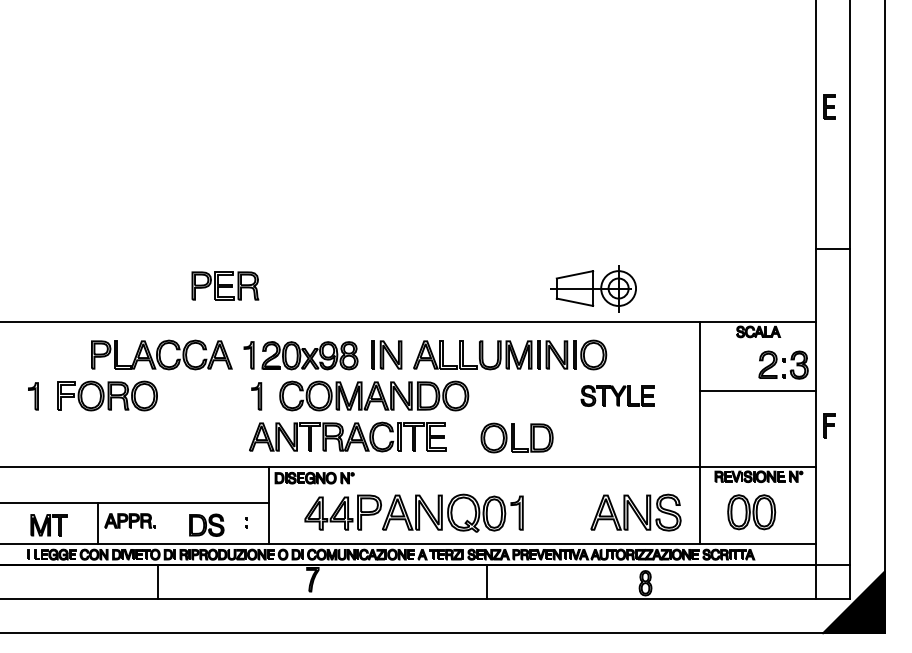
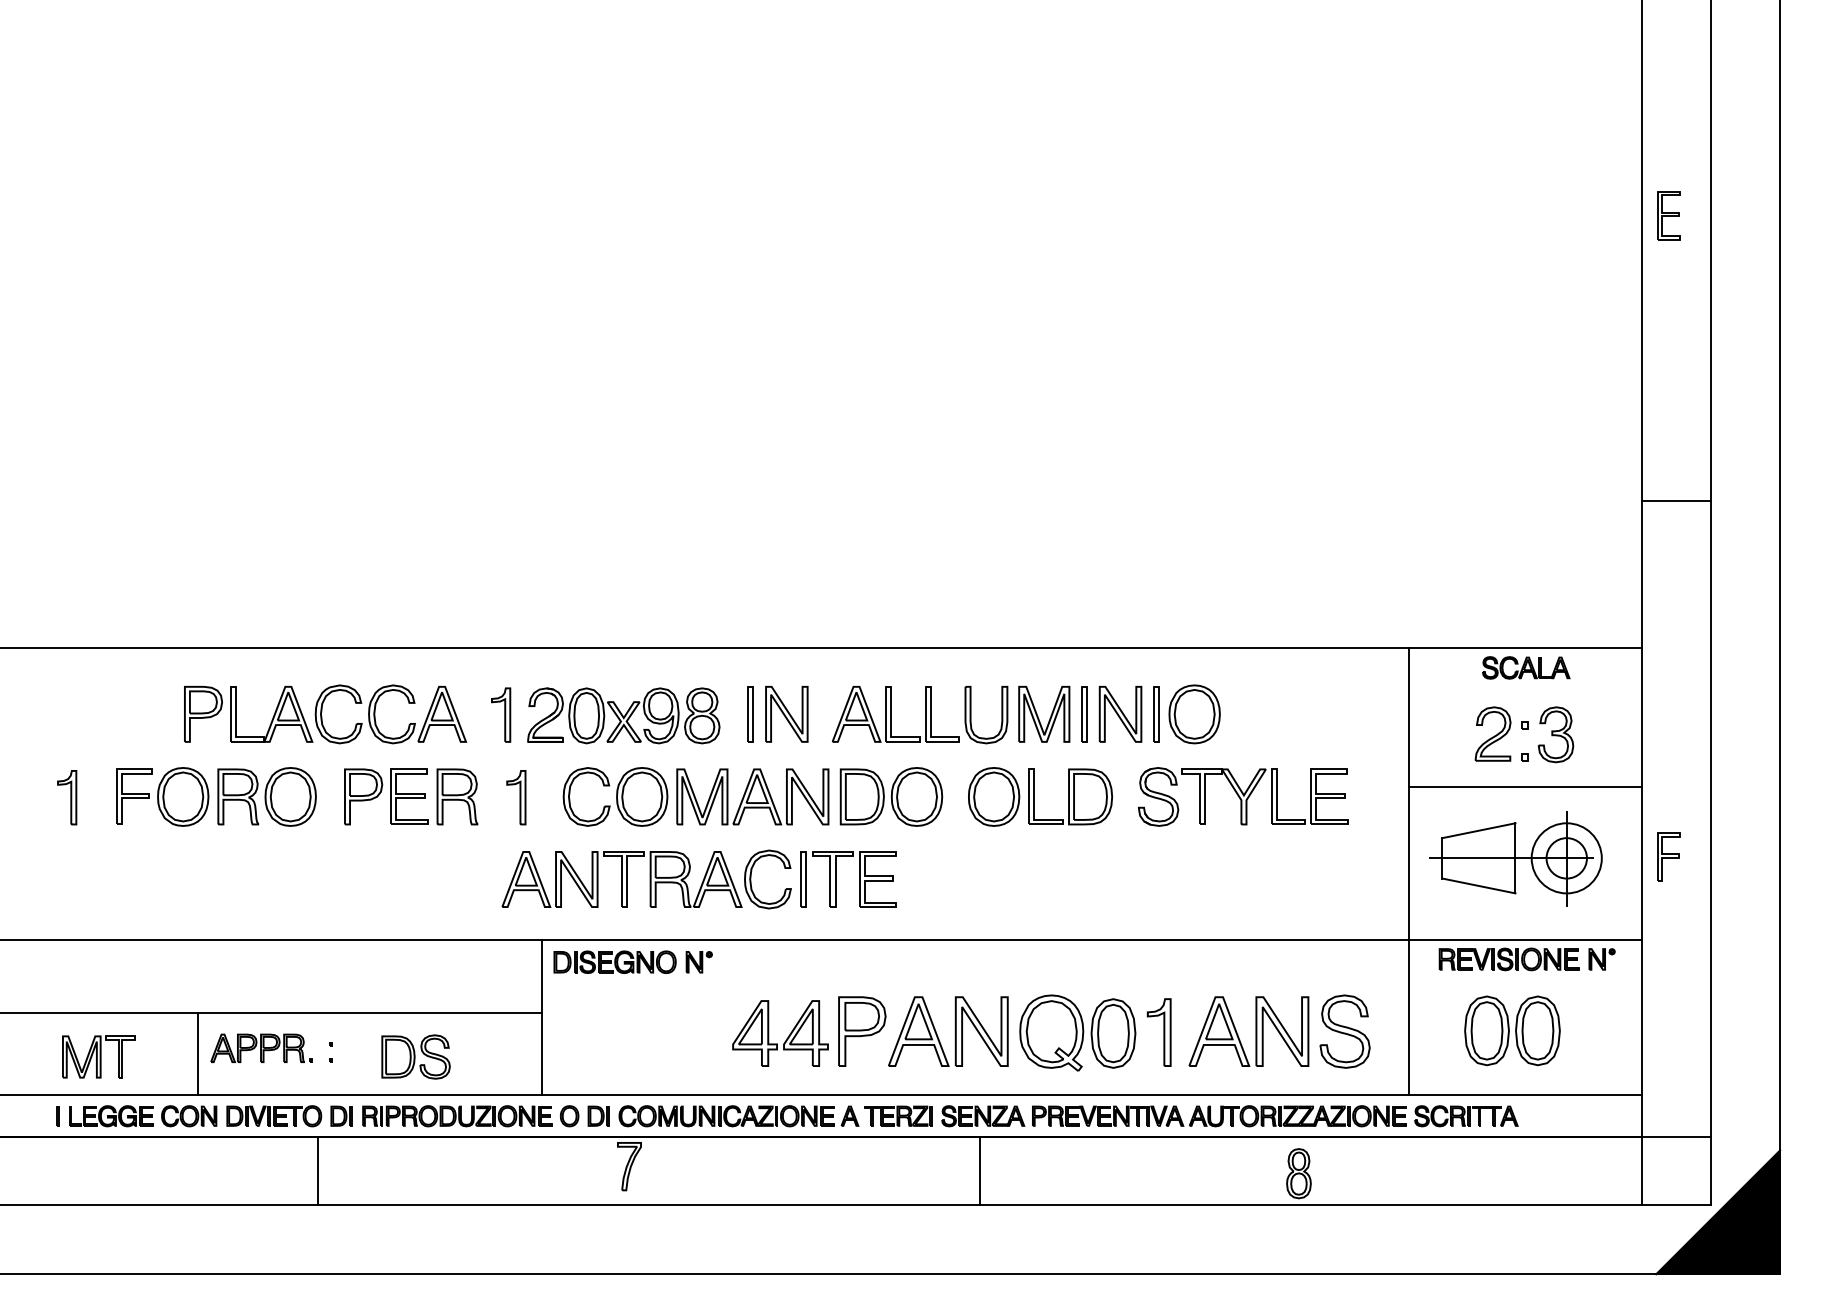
part: (225, 285) -> (411, 795), moved
part: (593, 288) -> (1516, 858), moved
part: (783, 364) -> (1524, 733), moved
part: (617, 395) -> (1242, 795), size x1.43
part: (516, 437) -> (1039, 795), moved
part: (413, 512) -> (950, 1031), moved
part: (246, 522) -> (330, 1051), moved

